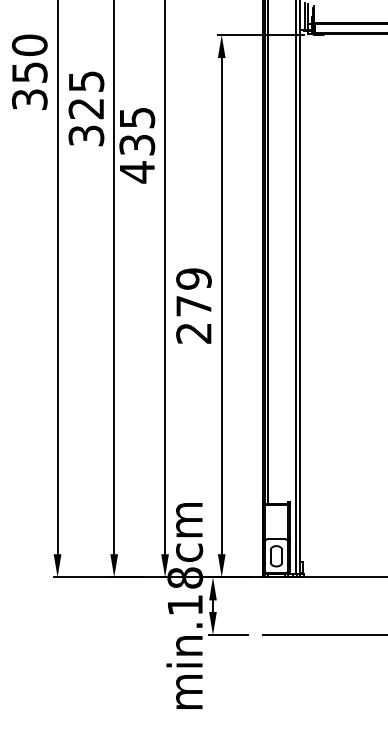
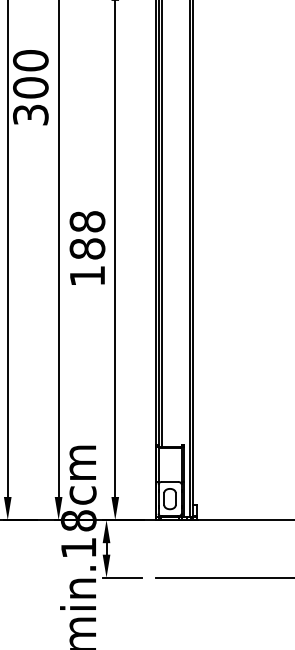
text: (137, 145) -> (31, 88), 435 -> 300
text: (193, 305) -> (87, 248), 279 -> 188

